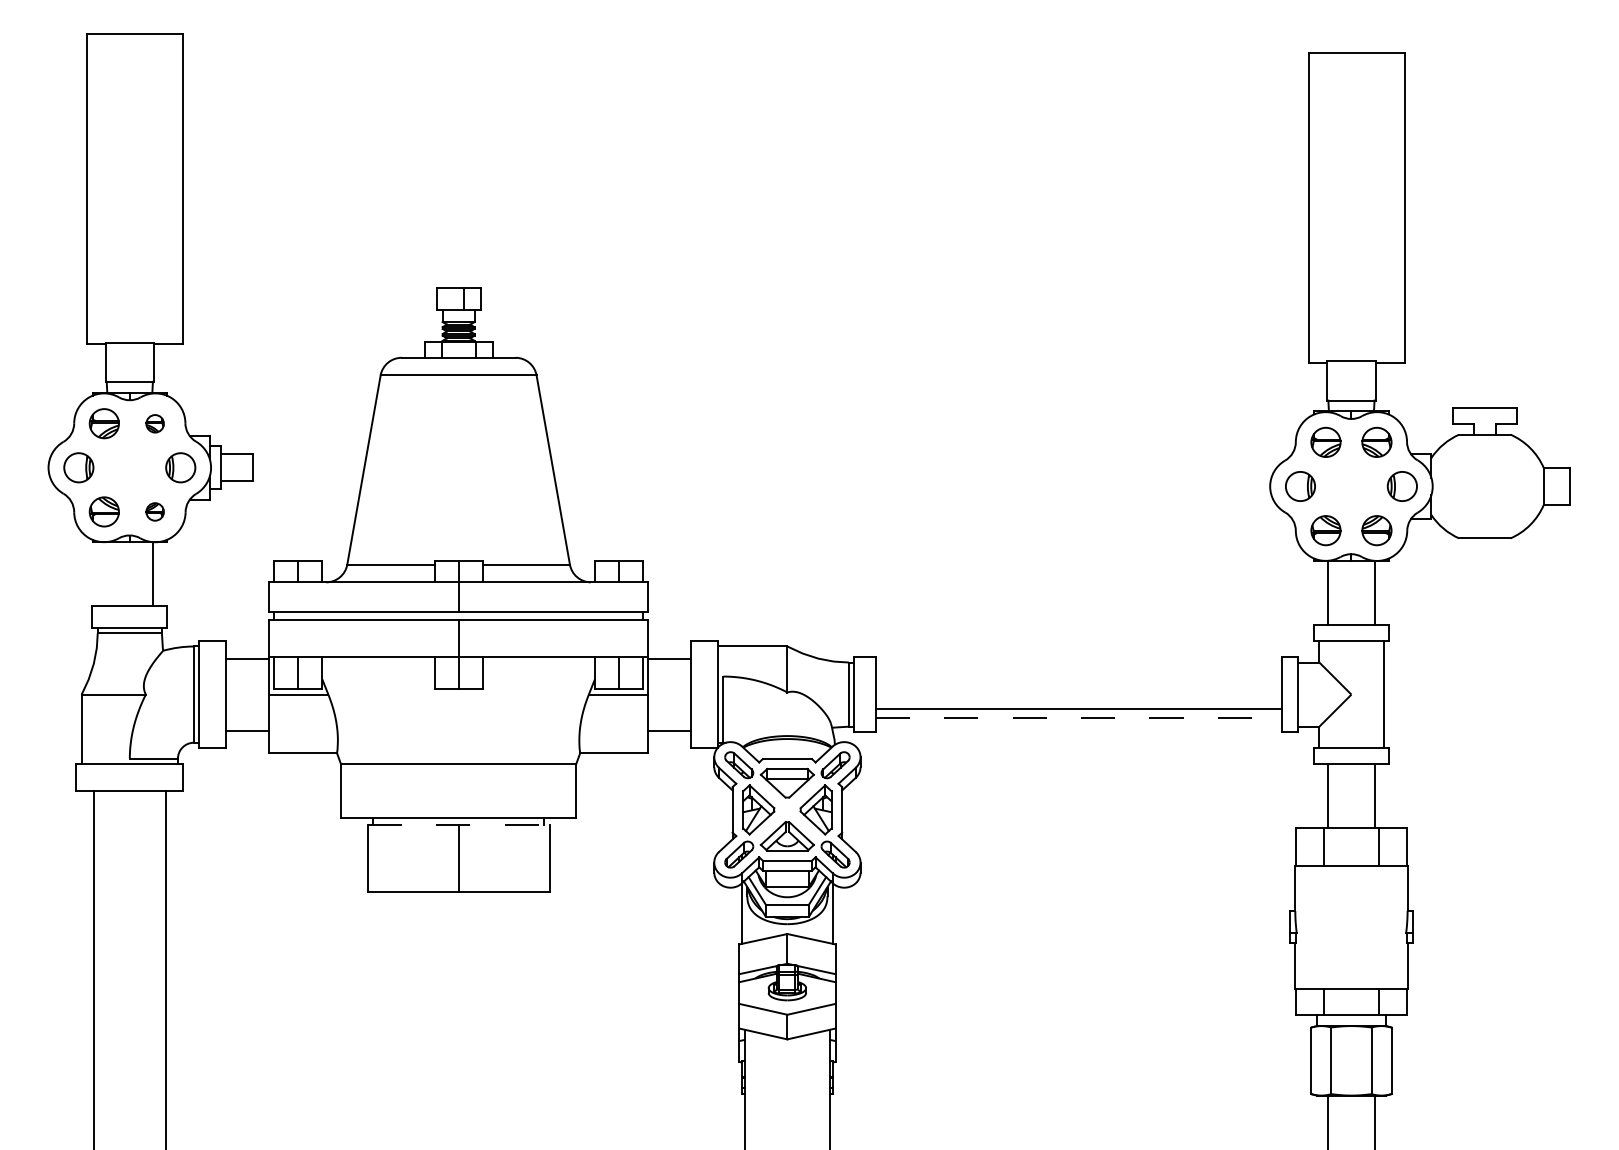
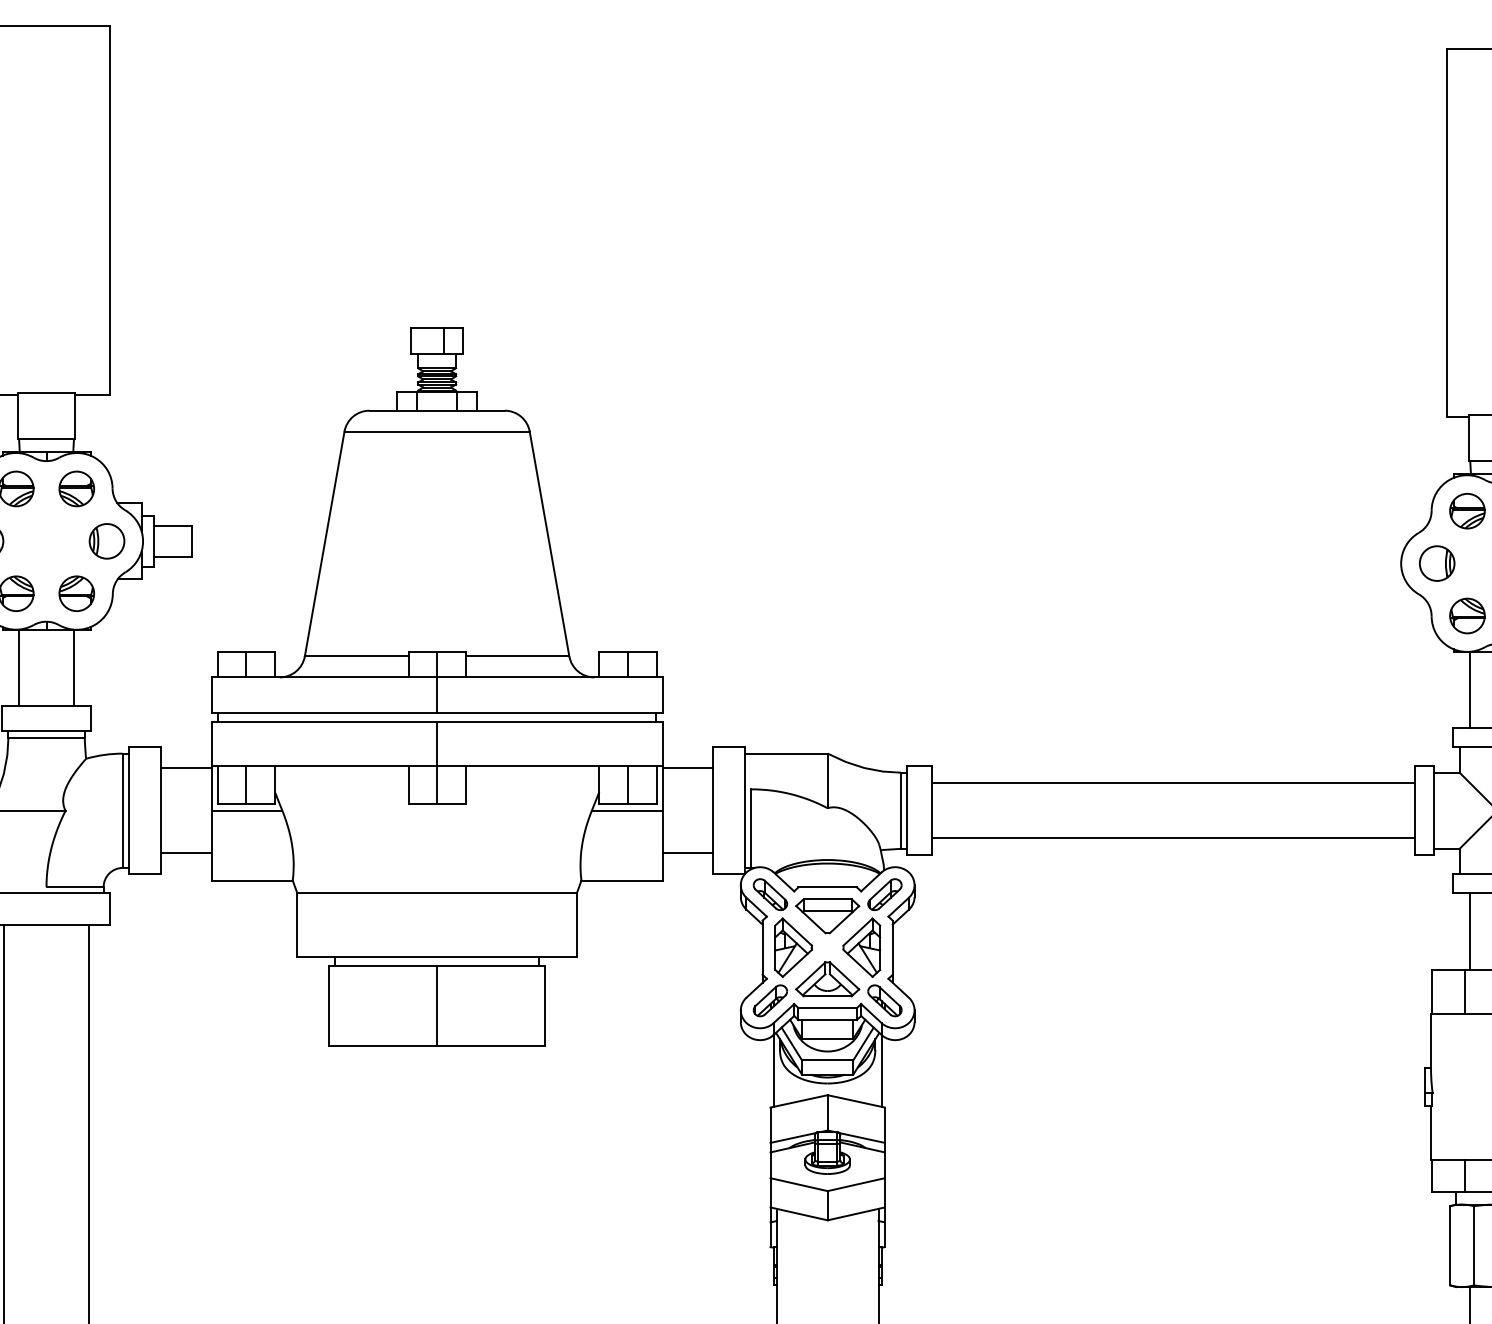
part: (154, 423) -> (75, 488), size x1.67
part: (154, 511) -> (75, 593), size x1.67
line: (106, 574) -> (18, 668), added
line: (1078, 708) -> (1173, 783), moved
line: (1079, 717) -> (1174, 837), dashed -> solid
line: (458, 825) -> (436, 966), dashed -> solid

